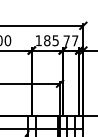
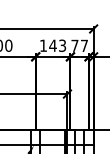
text: (50, 40) -> (56, 45), 185 -> 143

